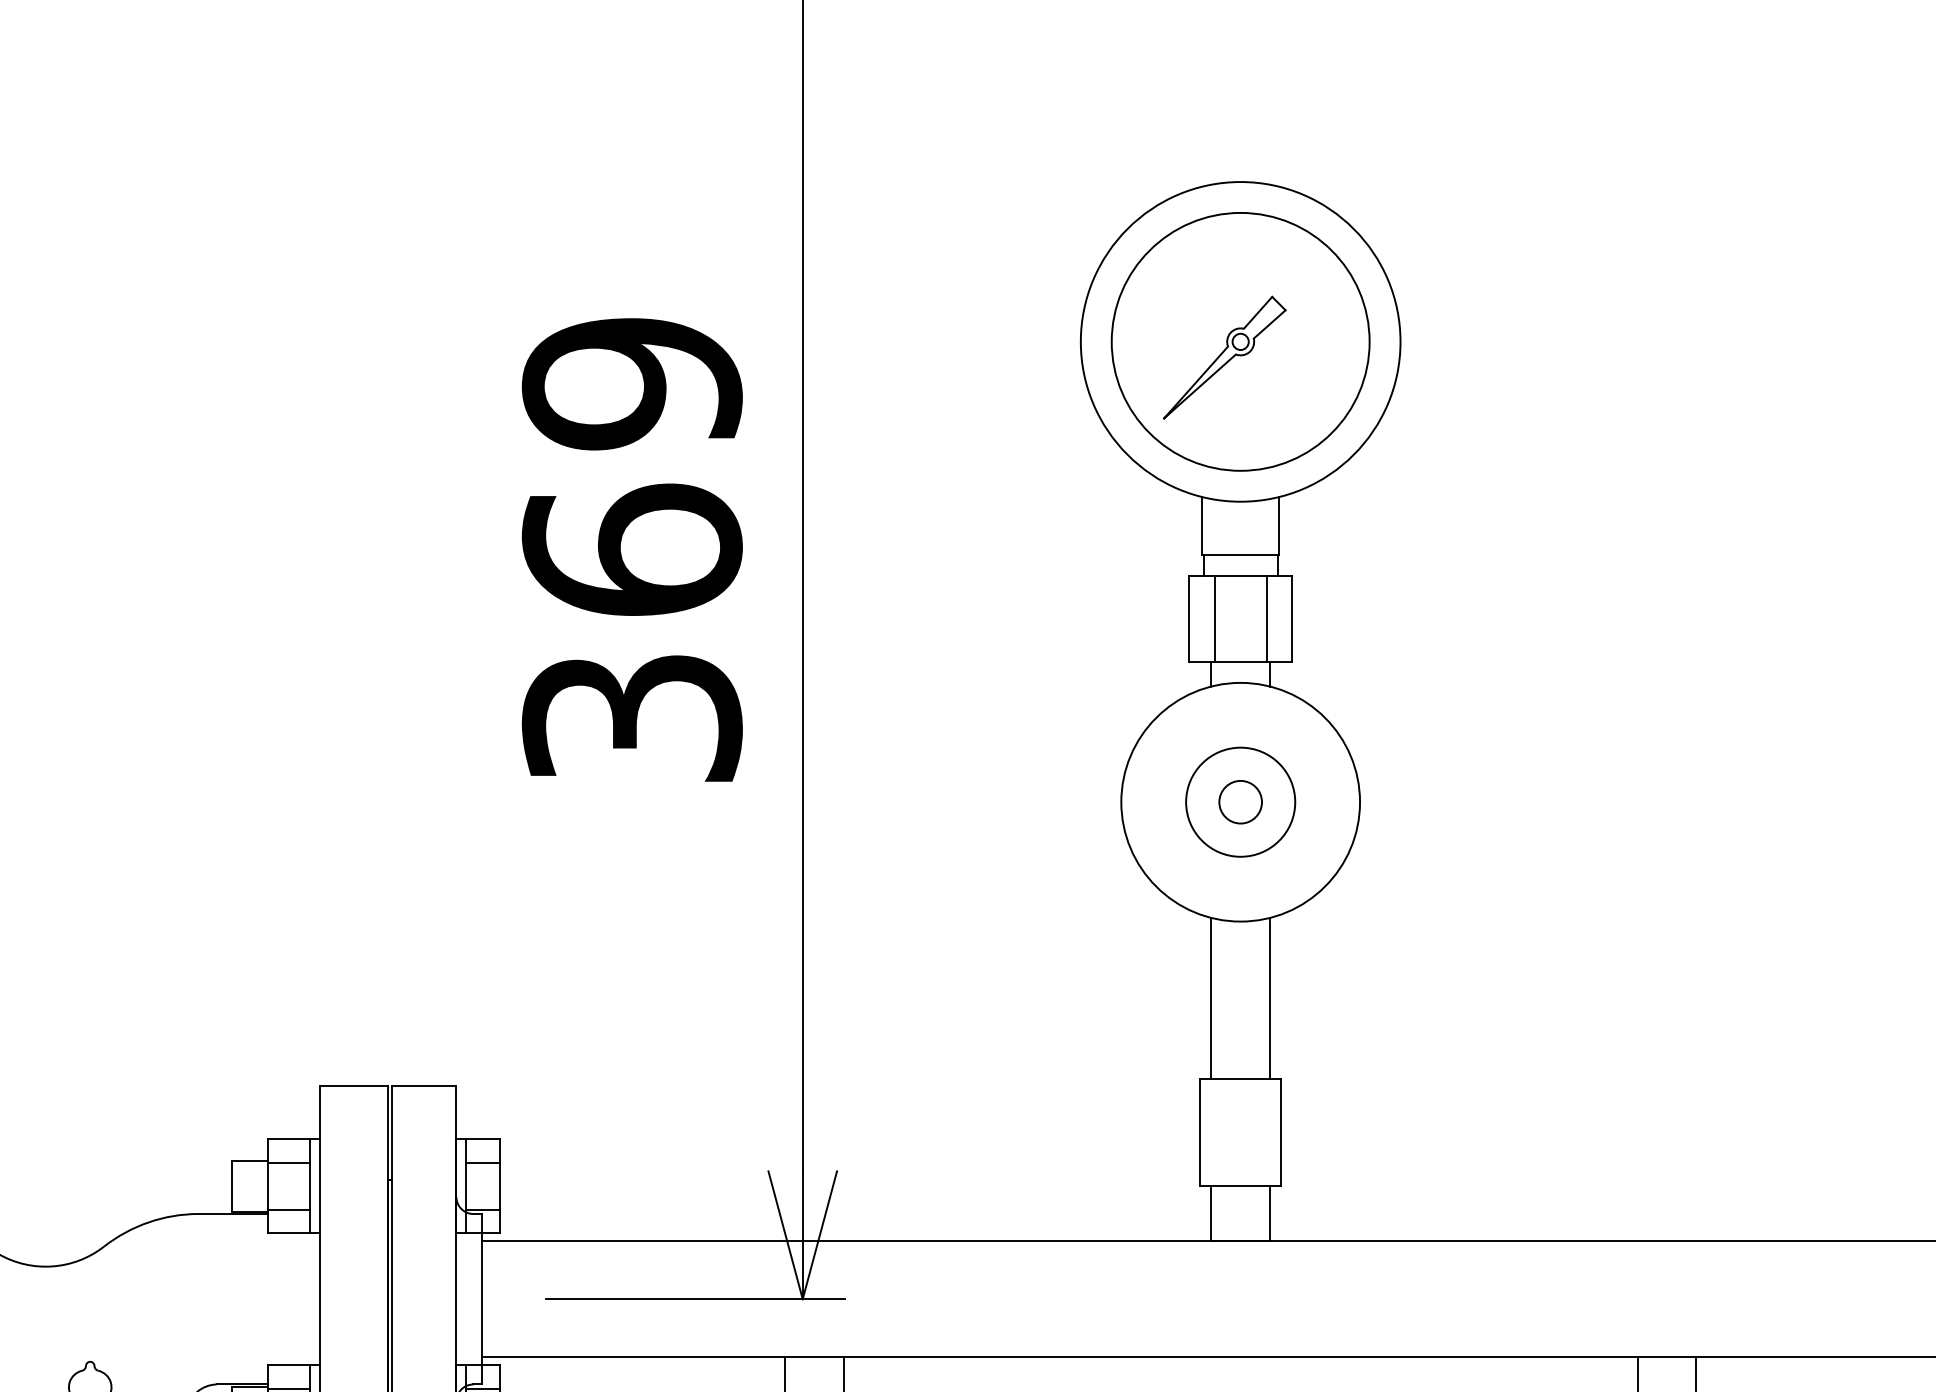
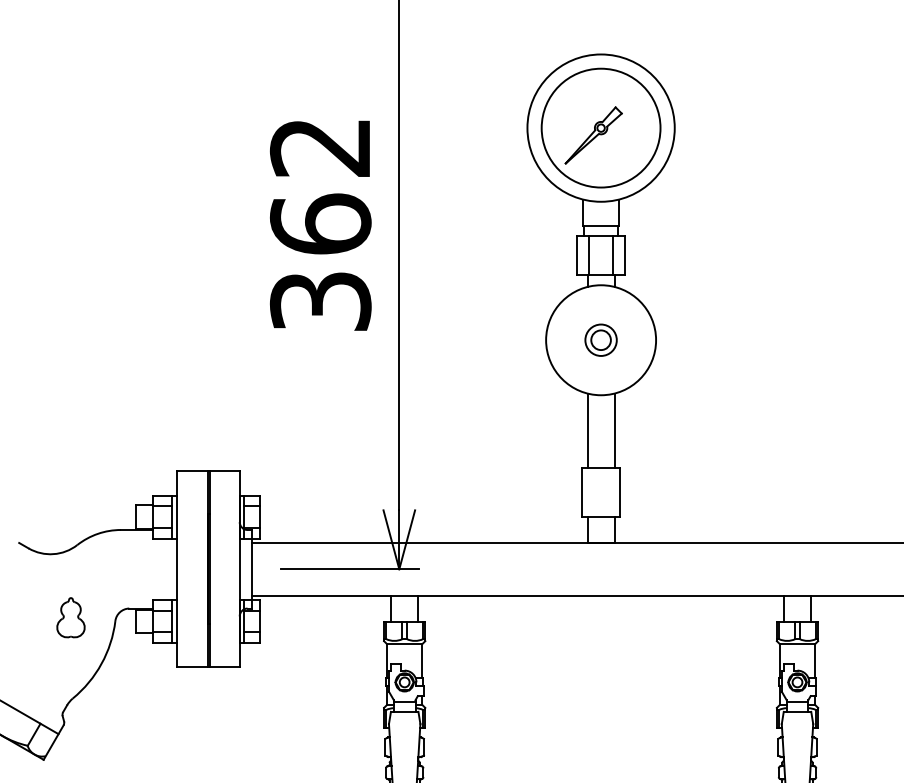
text: (631, 383) -> (320, 147), 369 -> 362
circle: (1239, 800) -> (600, 339), size x0.62

